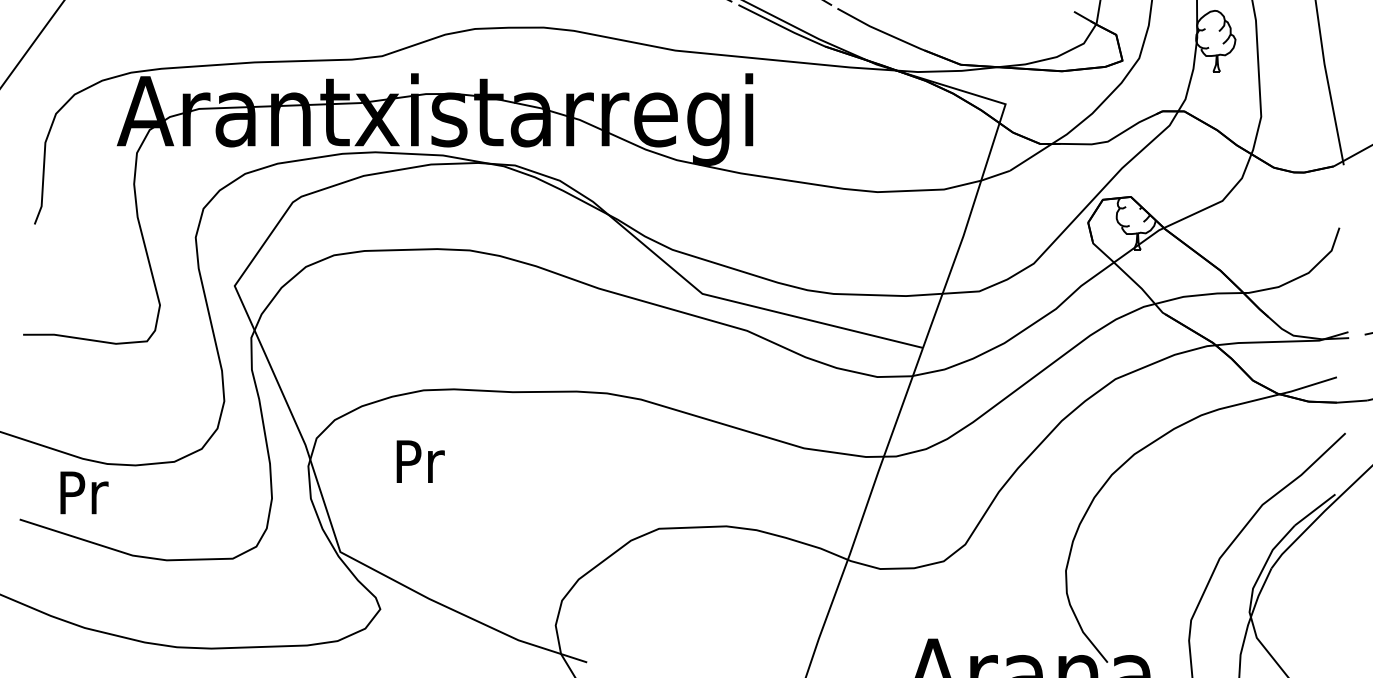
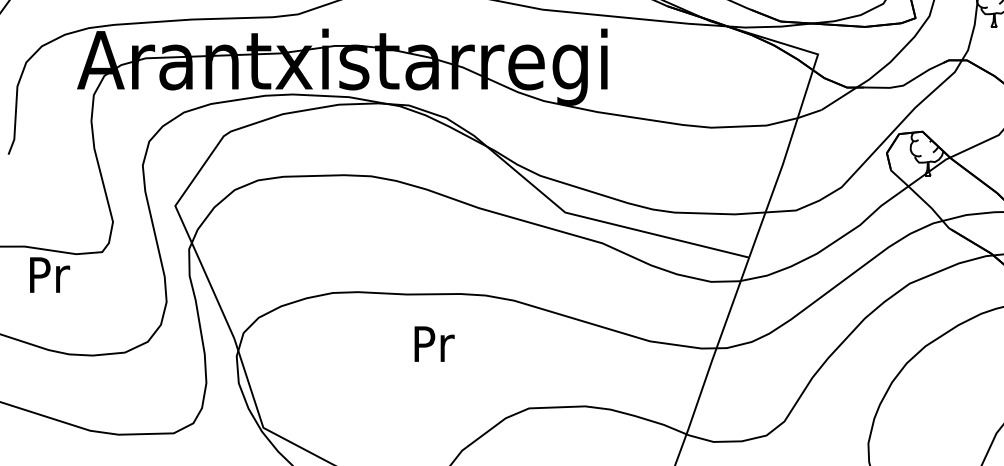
text: (420, 461) -> (434, 343), moved
text: (84, 492) -> (50, 274), moved

